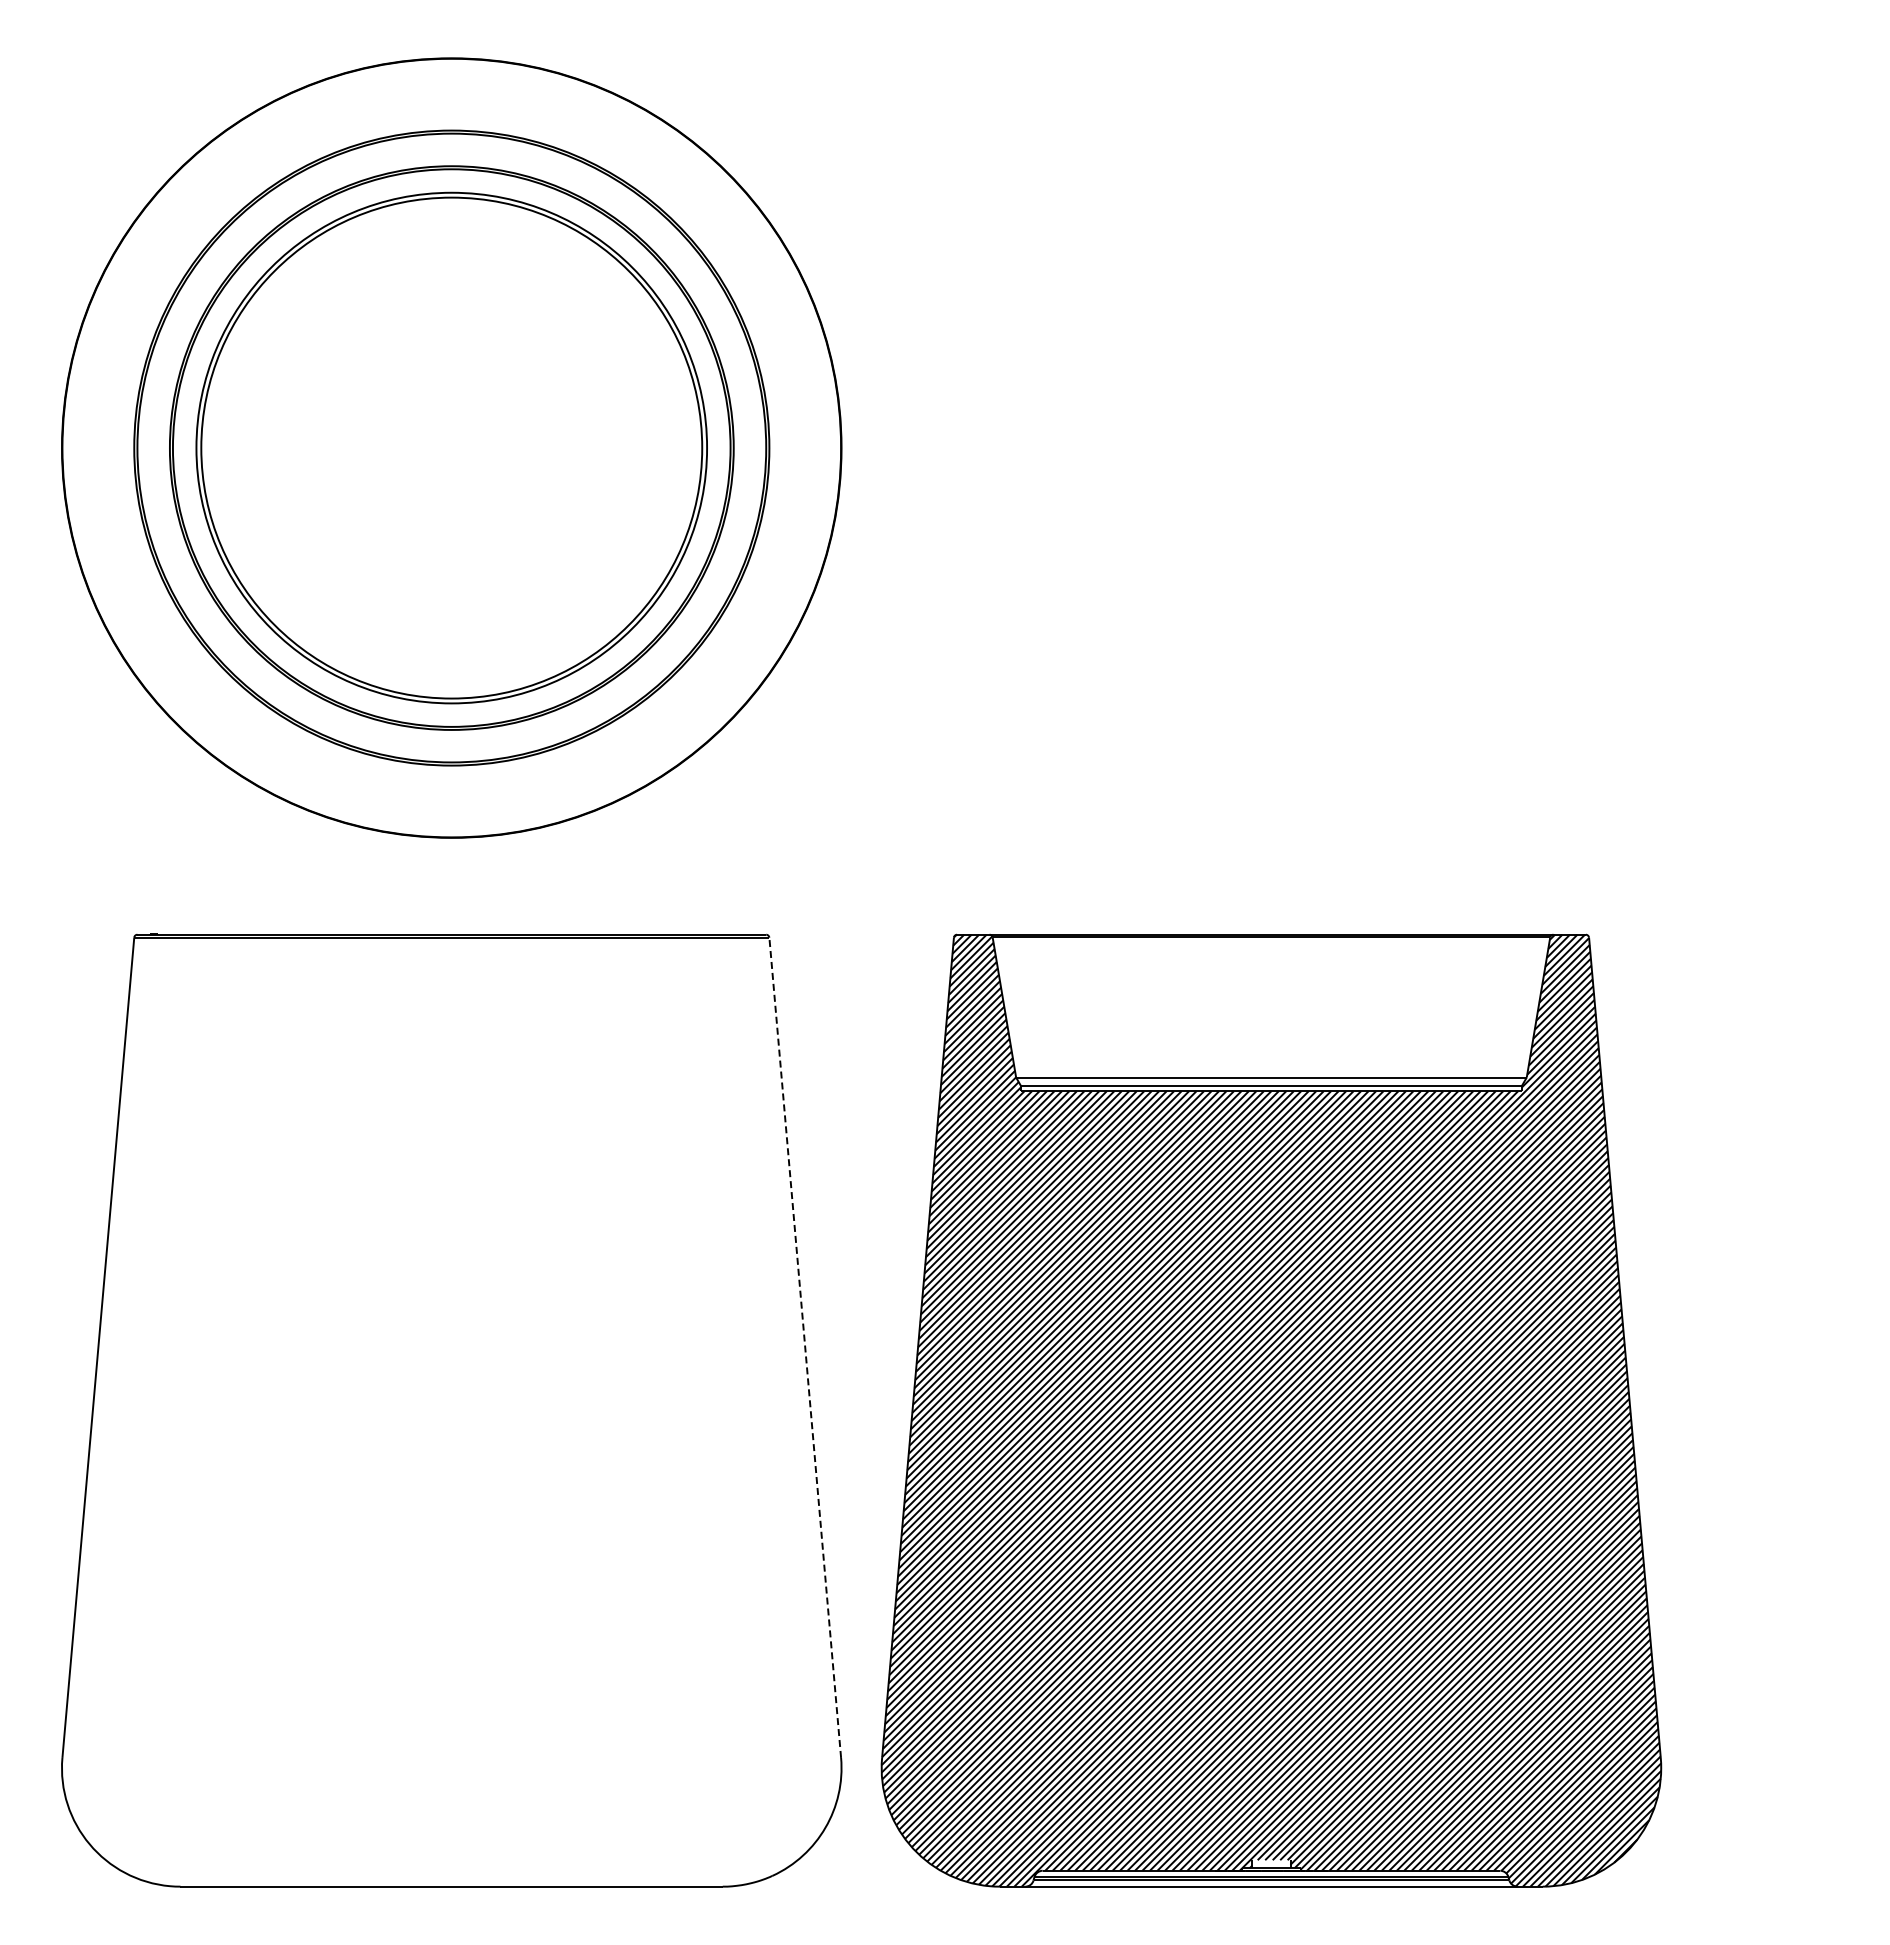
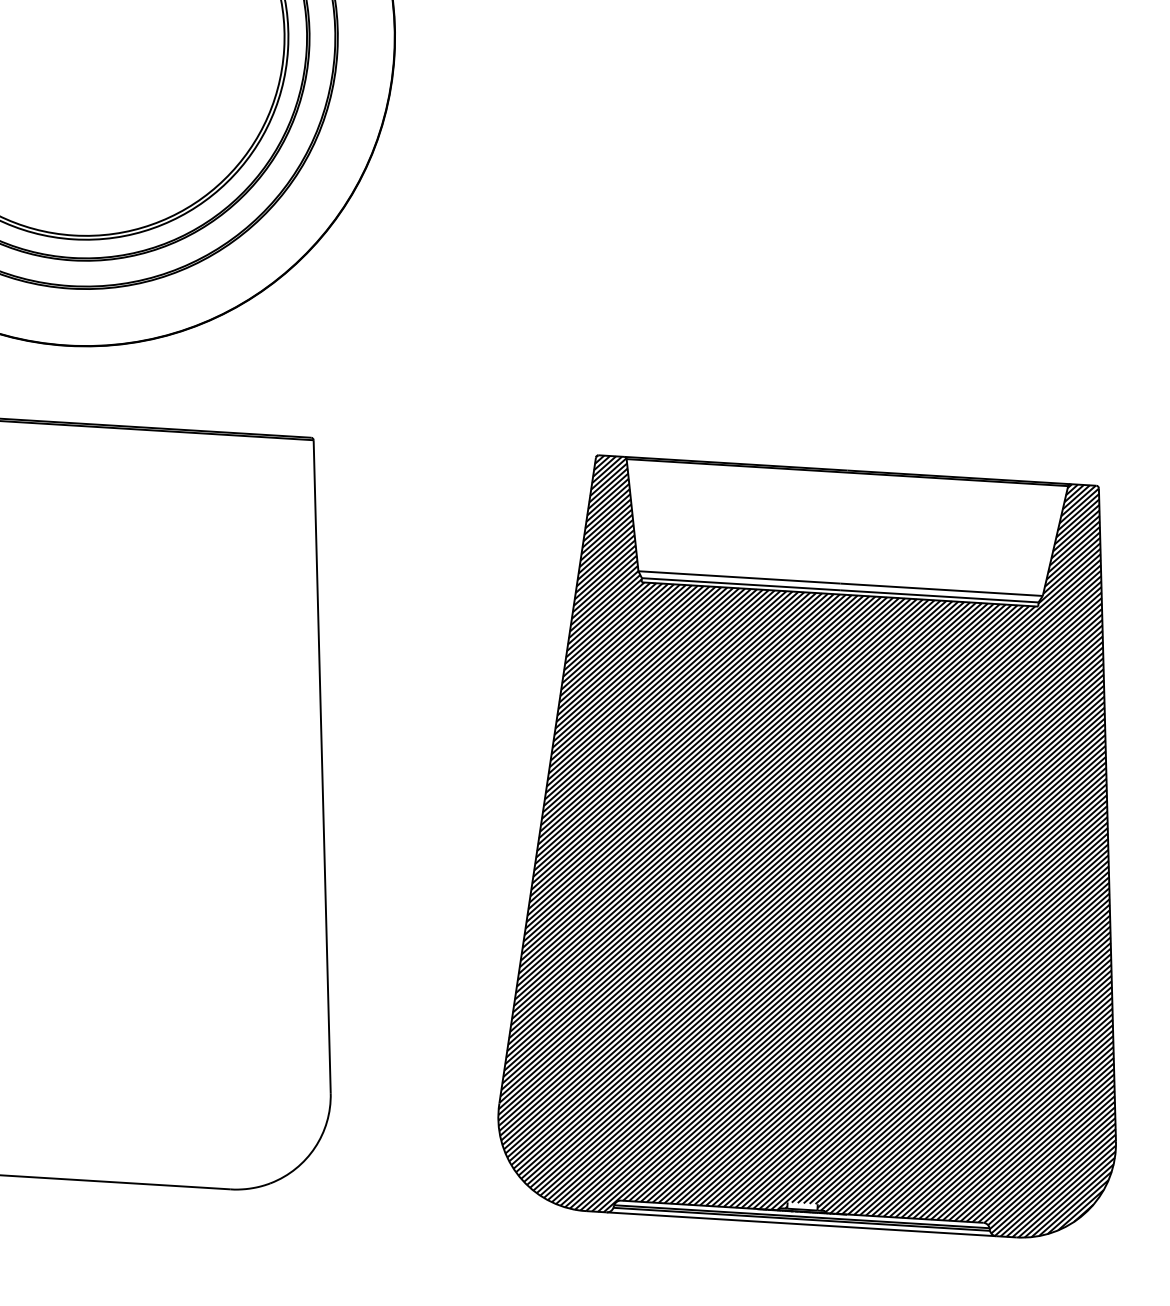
line: (805, 1347) -> (322, 766), dashed -> solid
part: (1271, 1410) -> (824, 847), moved

